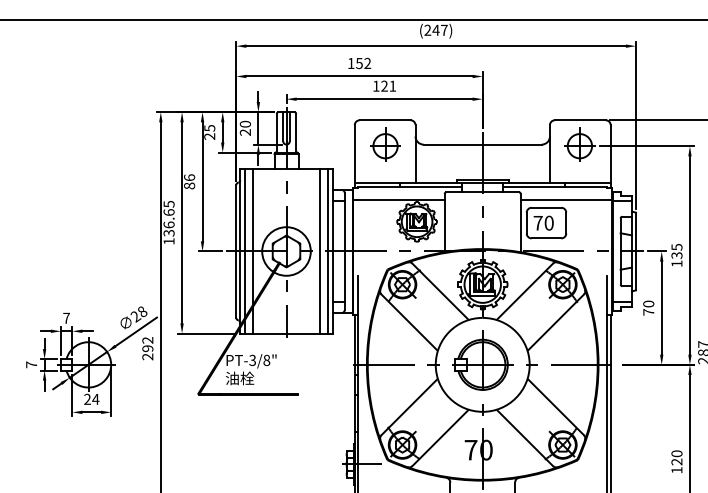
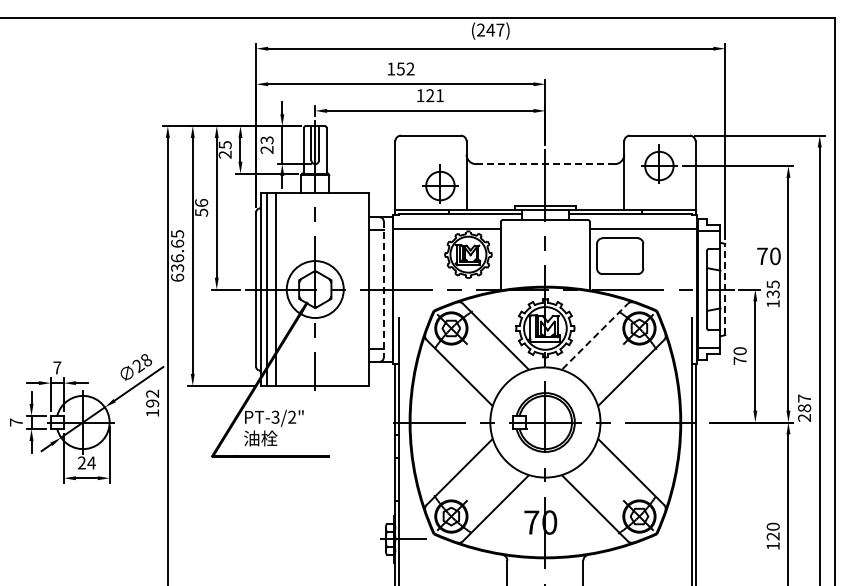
text: (244, 124) -> (266, 140), 20 -> 23
part: (385, 144) -> (440, 183), moved
line: (481, 144) -> (544, 164), solid -> dashed
text: (189, 185) -> (201, 212), 86 -> 56
text: (543, 223) -> (768, 256), moved
text: (169, 241) -> (177, 277), 136.65 -> 636.65
line: (319, 251) -> (354, 289), removed
line: (327, 251) -> (363, 289), removed
line: (636, 251) -> (725, 289), solid -> dashed
line: (344, 252) -> (383, 290), solid -> dashed
line: (525, 291) -> (595, 336), solid -> dashed
text: (147, 357) -> (152, 413), 292 -> 192
text: (267, 359) -> (292, 416), PT-3/8" -> PT-3/2"

